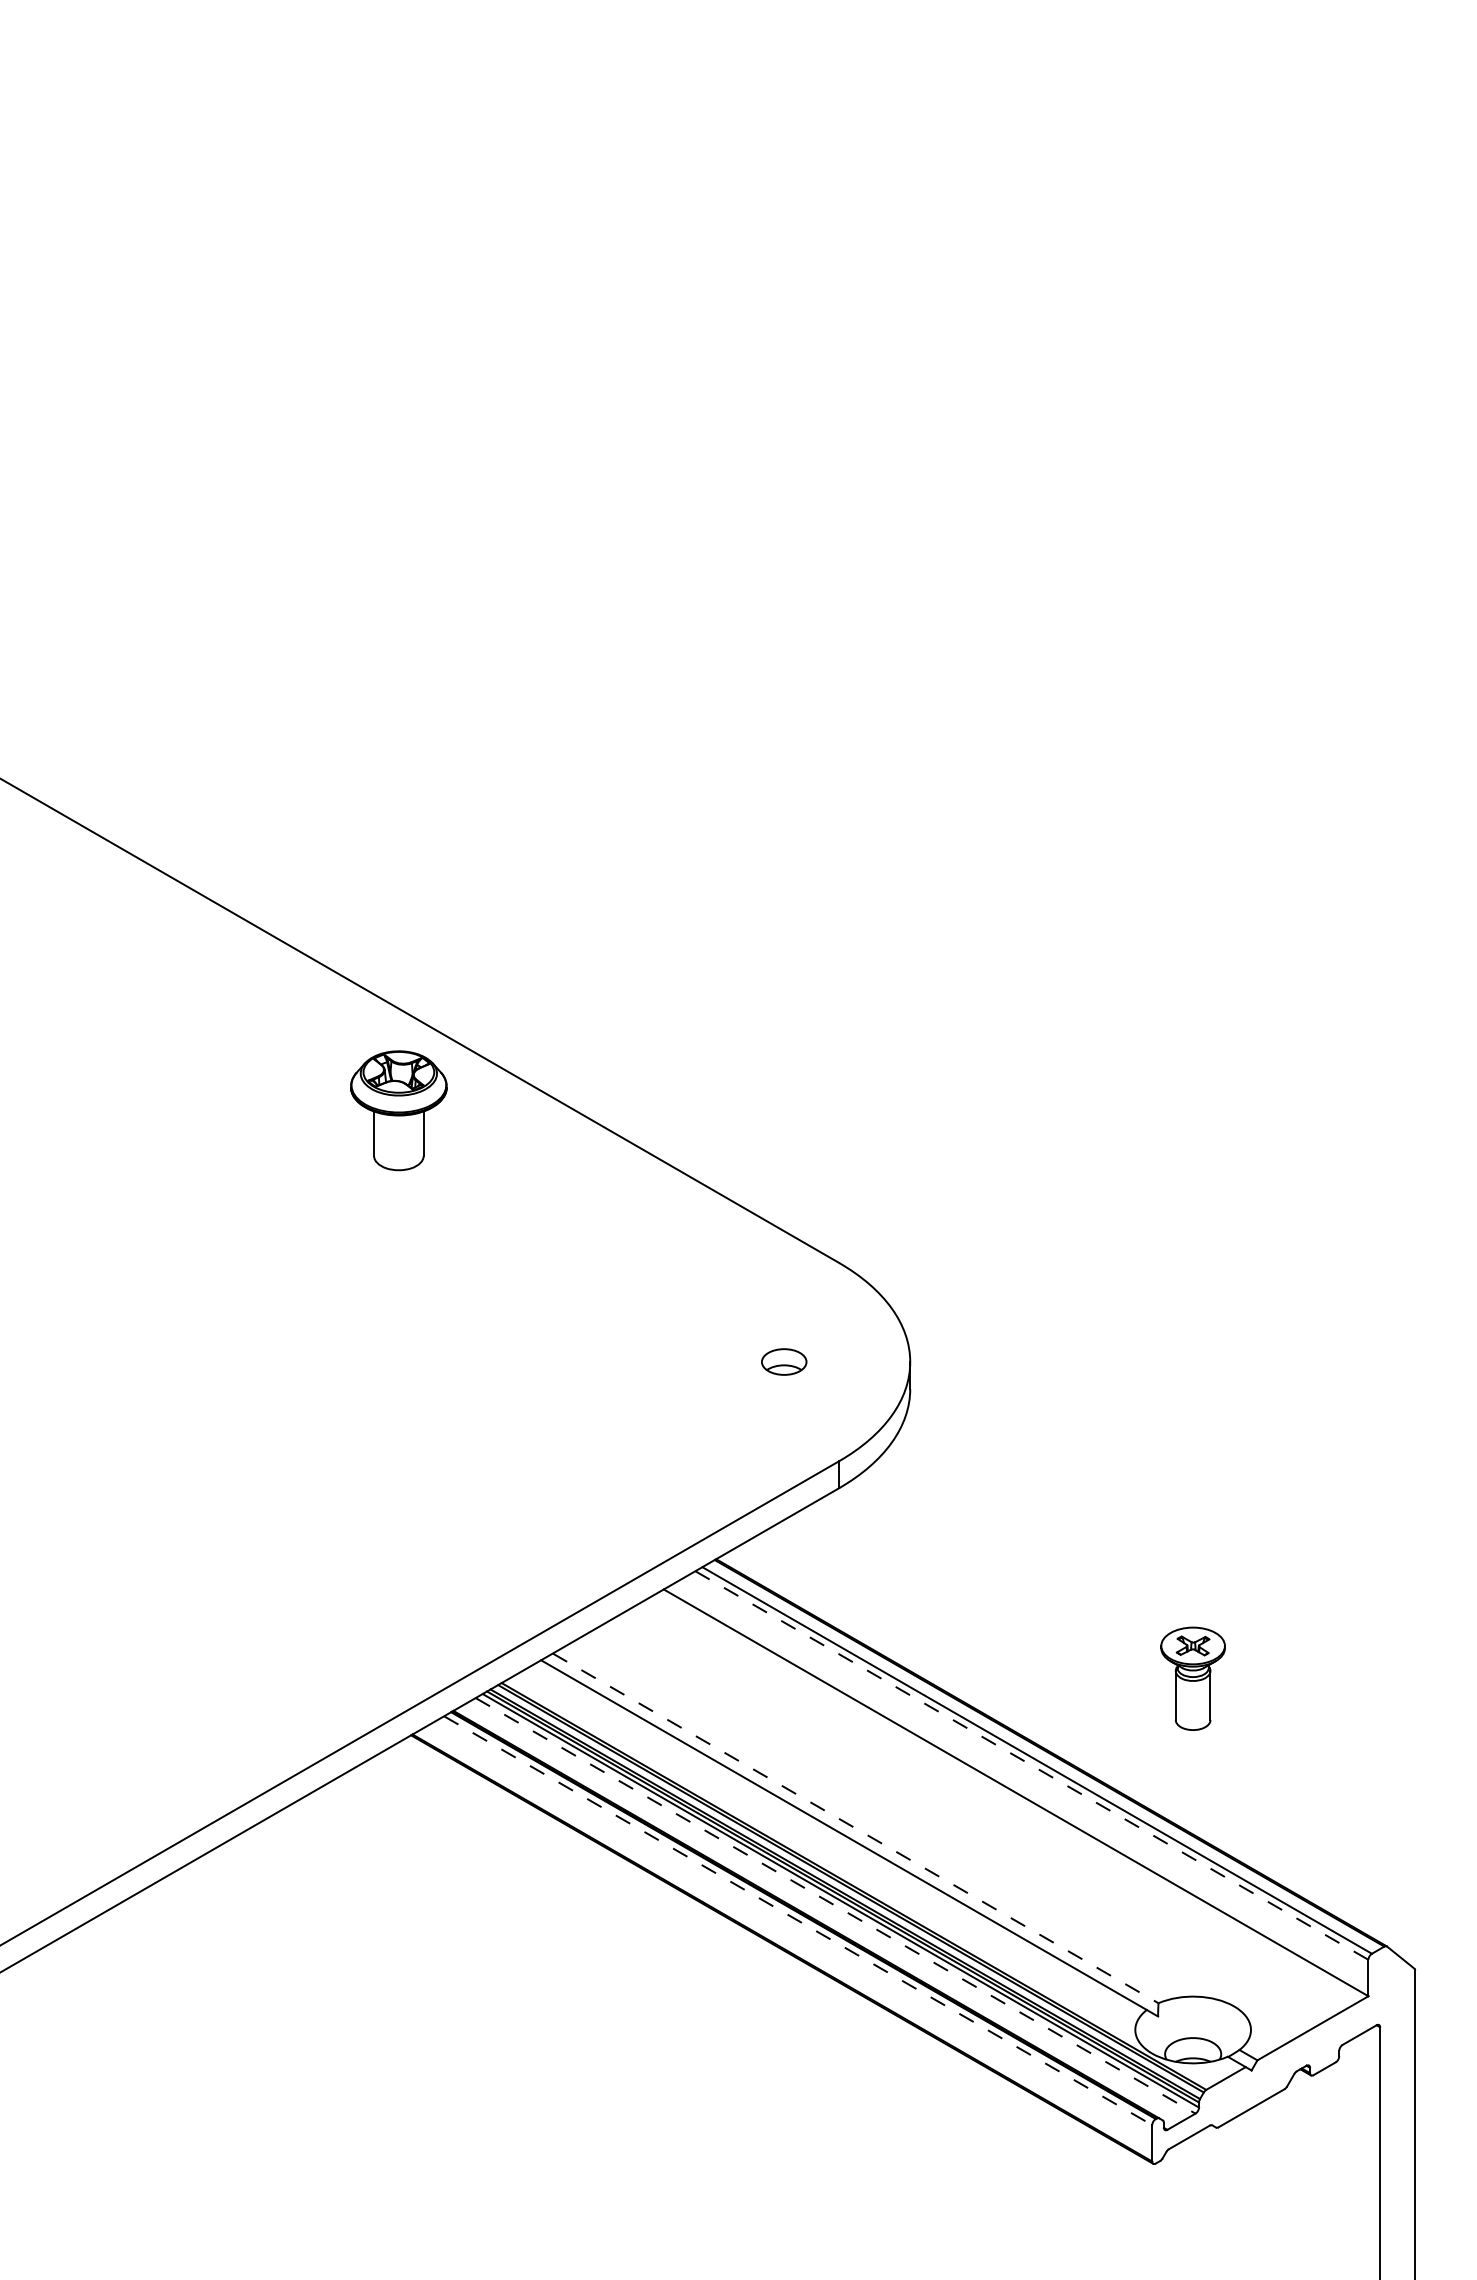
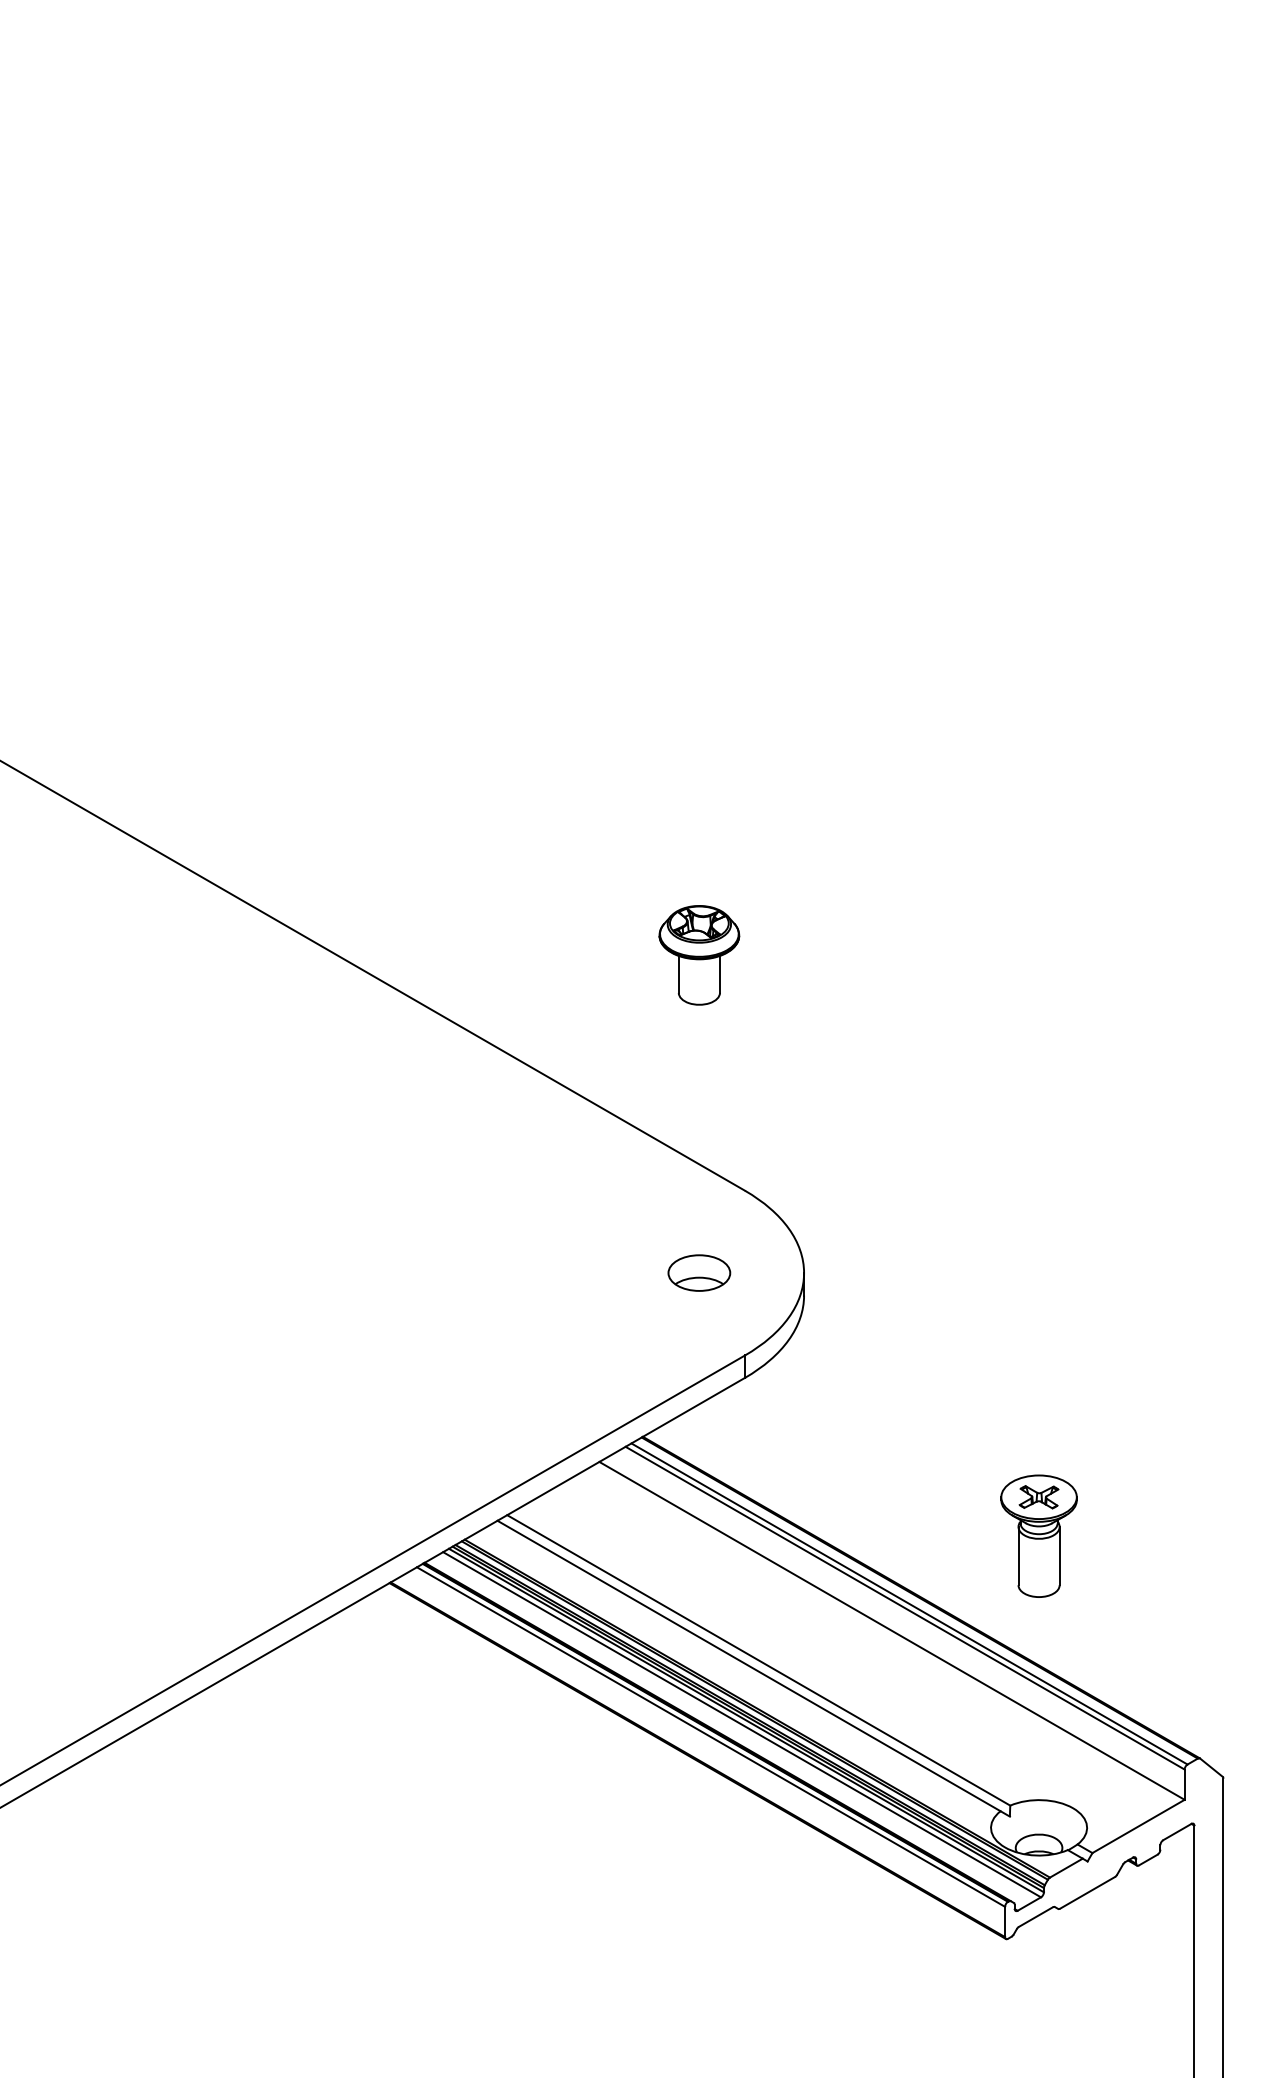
part: (399, 1110) -> (699, 955), moved
part: (784, 1361) -> (699, 1272), size x1.67
part: (1192, 1678) -> (1038, 1535), size x1.43
line: (1032, 1765) -> (905, 1608), dashed -> solid
line: (856, 1828) -> (759, 1660), dashed -> solid
line: (836, 1905) -> (742, 1724), dashed -> solid
line: (798, 1921) -> (711, 1737), dashed -> solid

